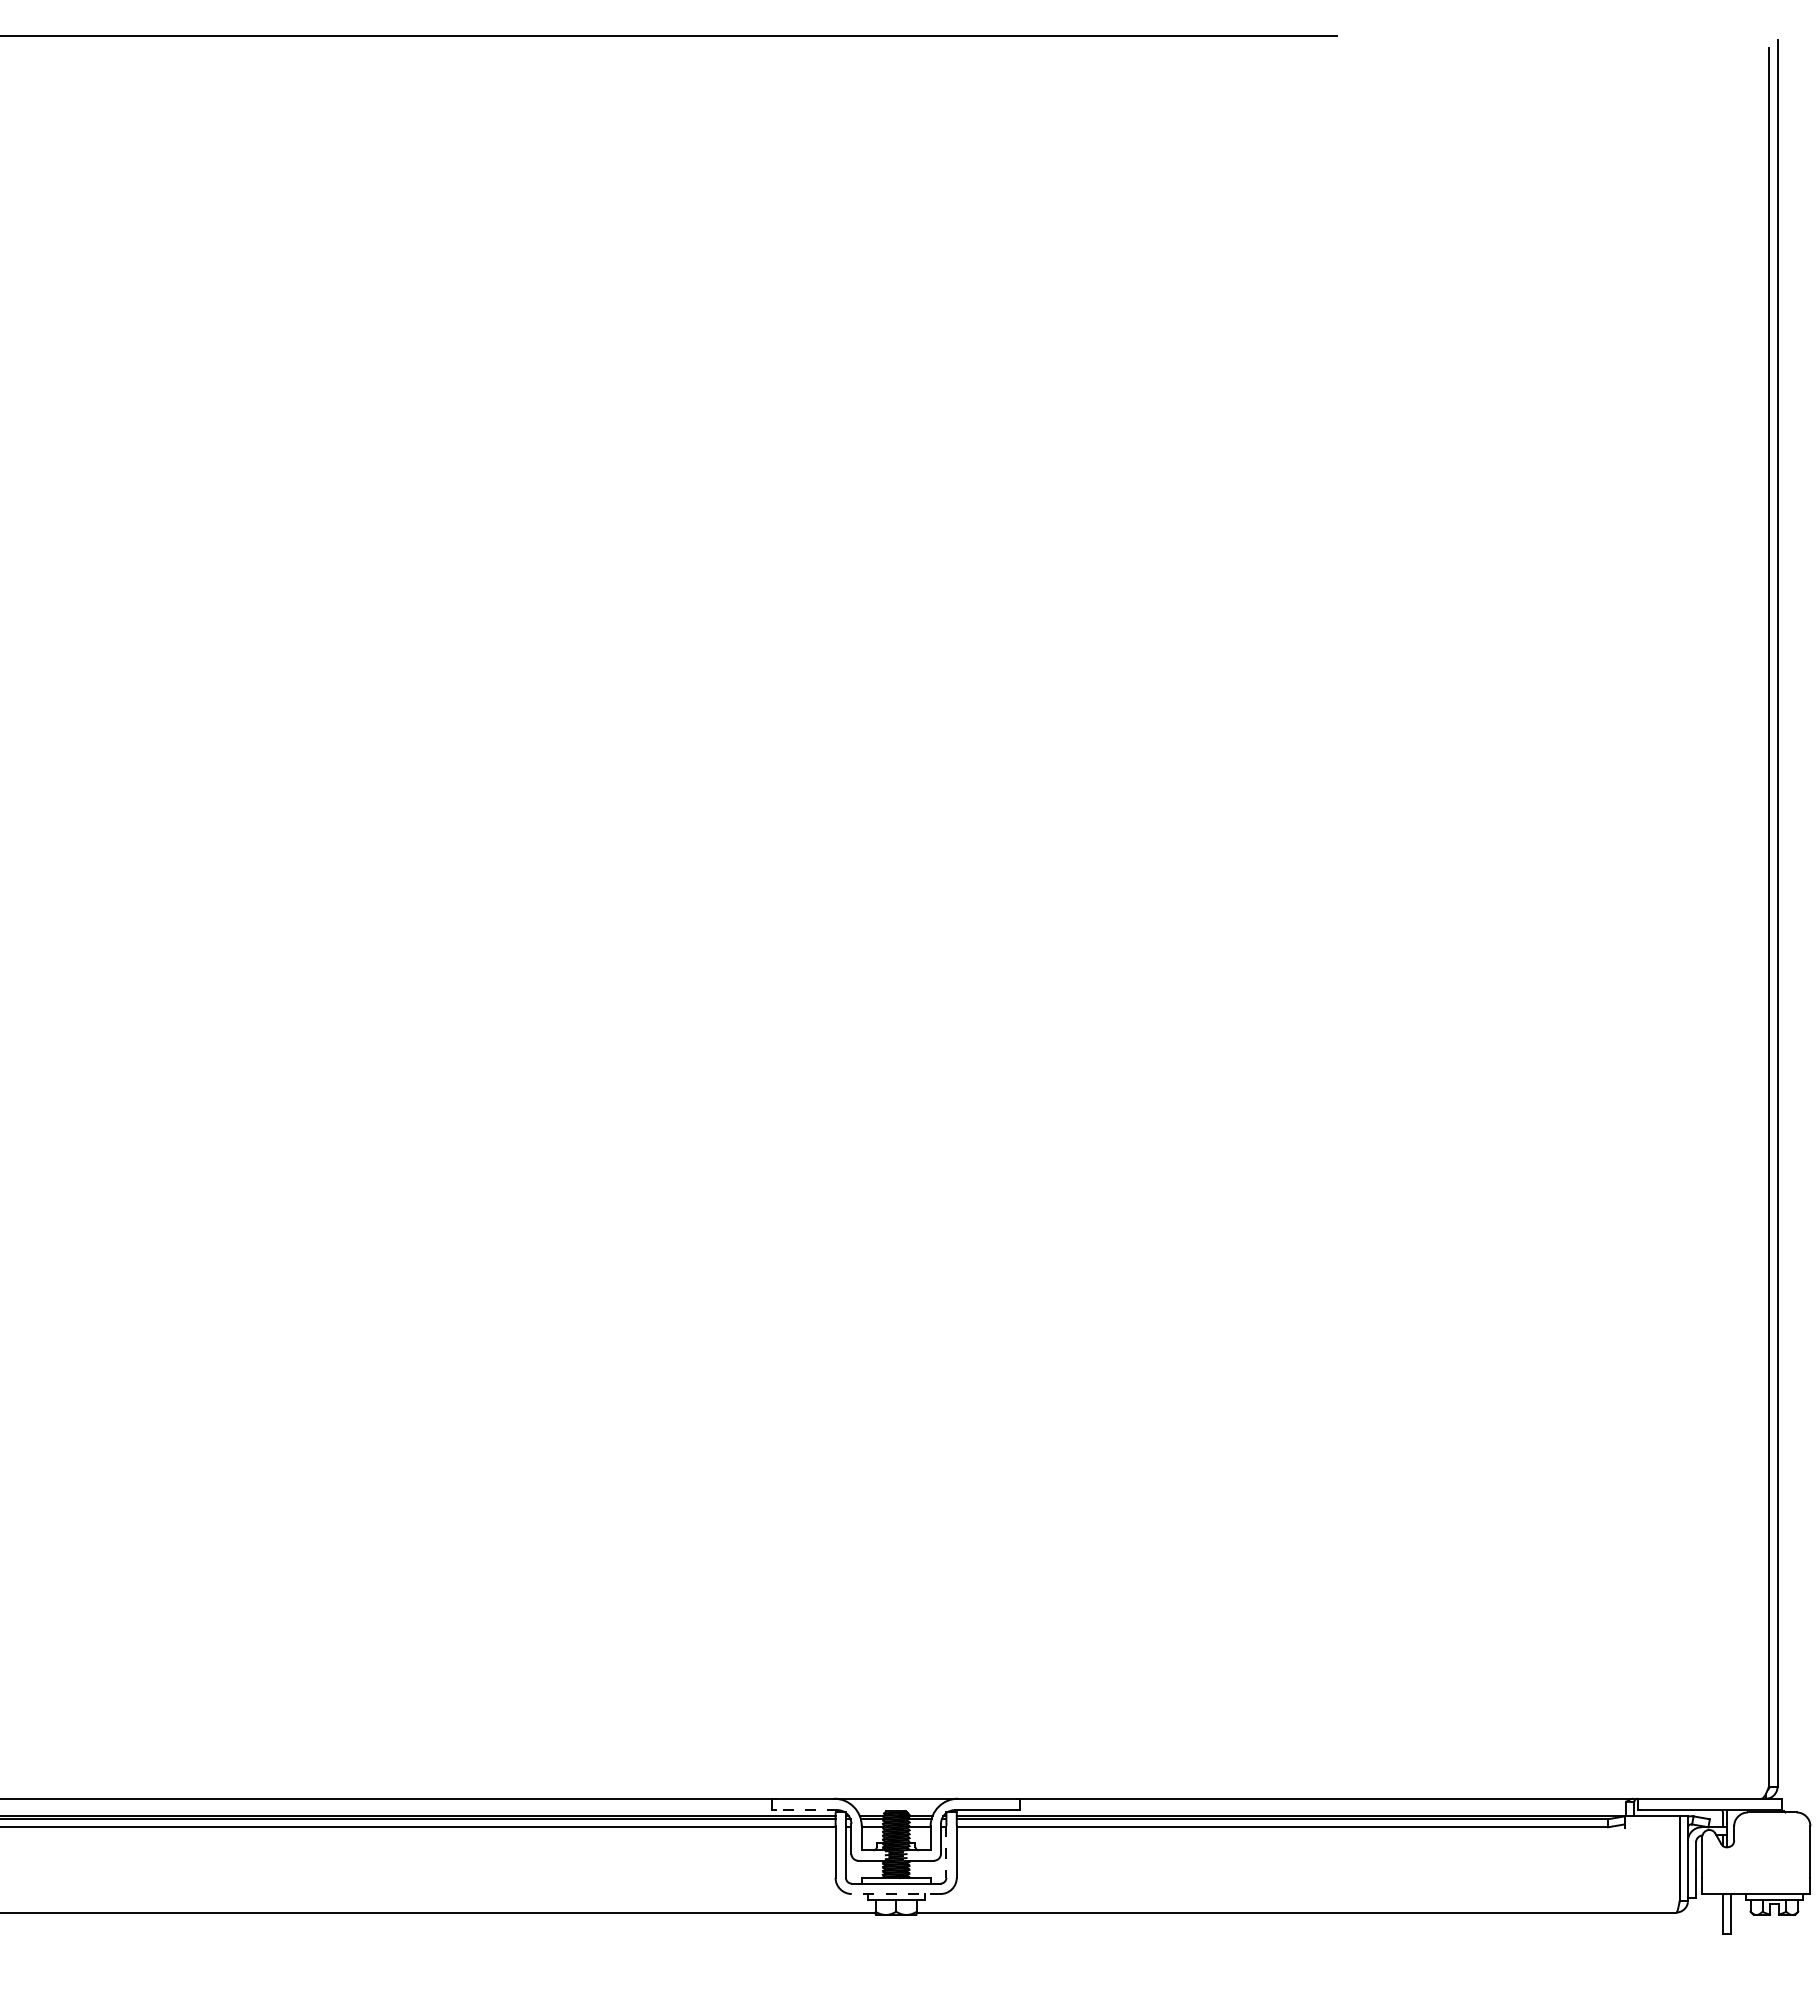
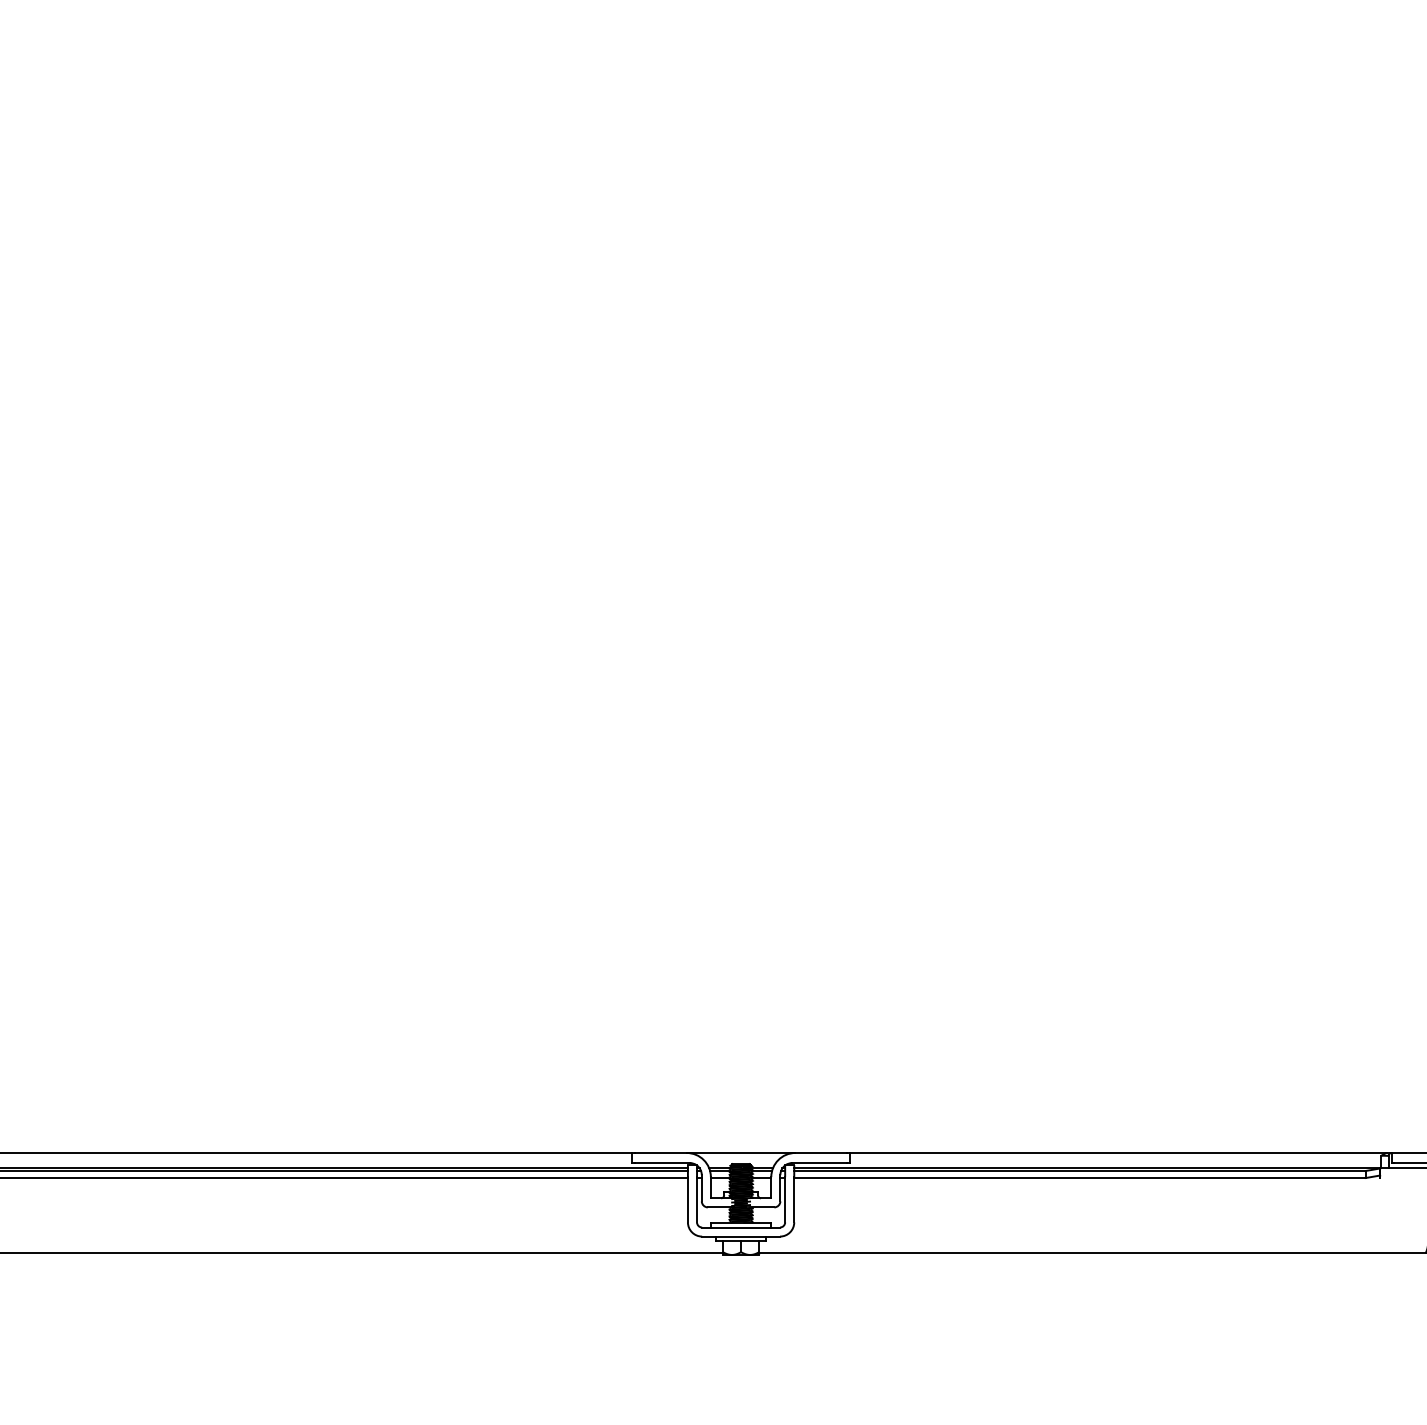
line: (806, 1810) -> (662, 1163), dashed -> solid
line: (946, 1852) -> (785, 1200), dashed -> solid
line: (895, 1894) -> (740, 1237), dashed -> solid

